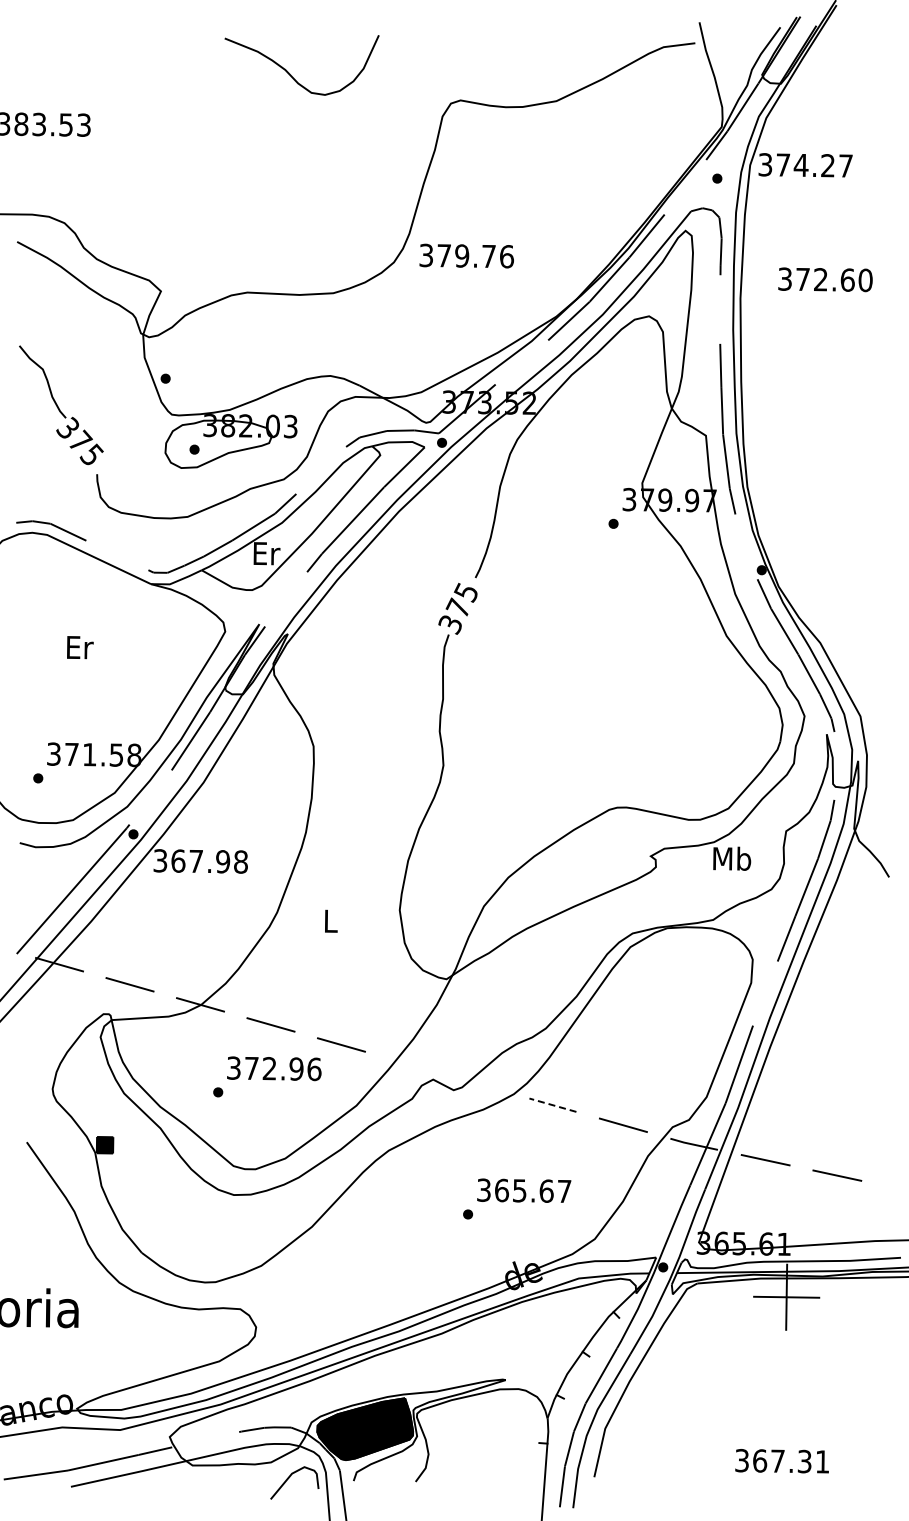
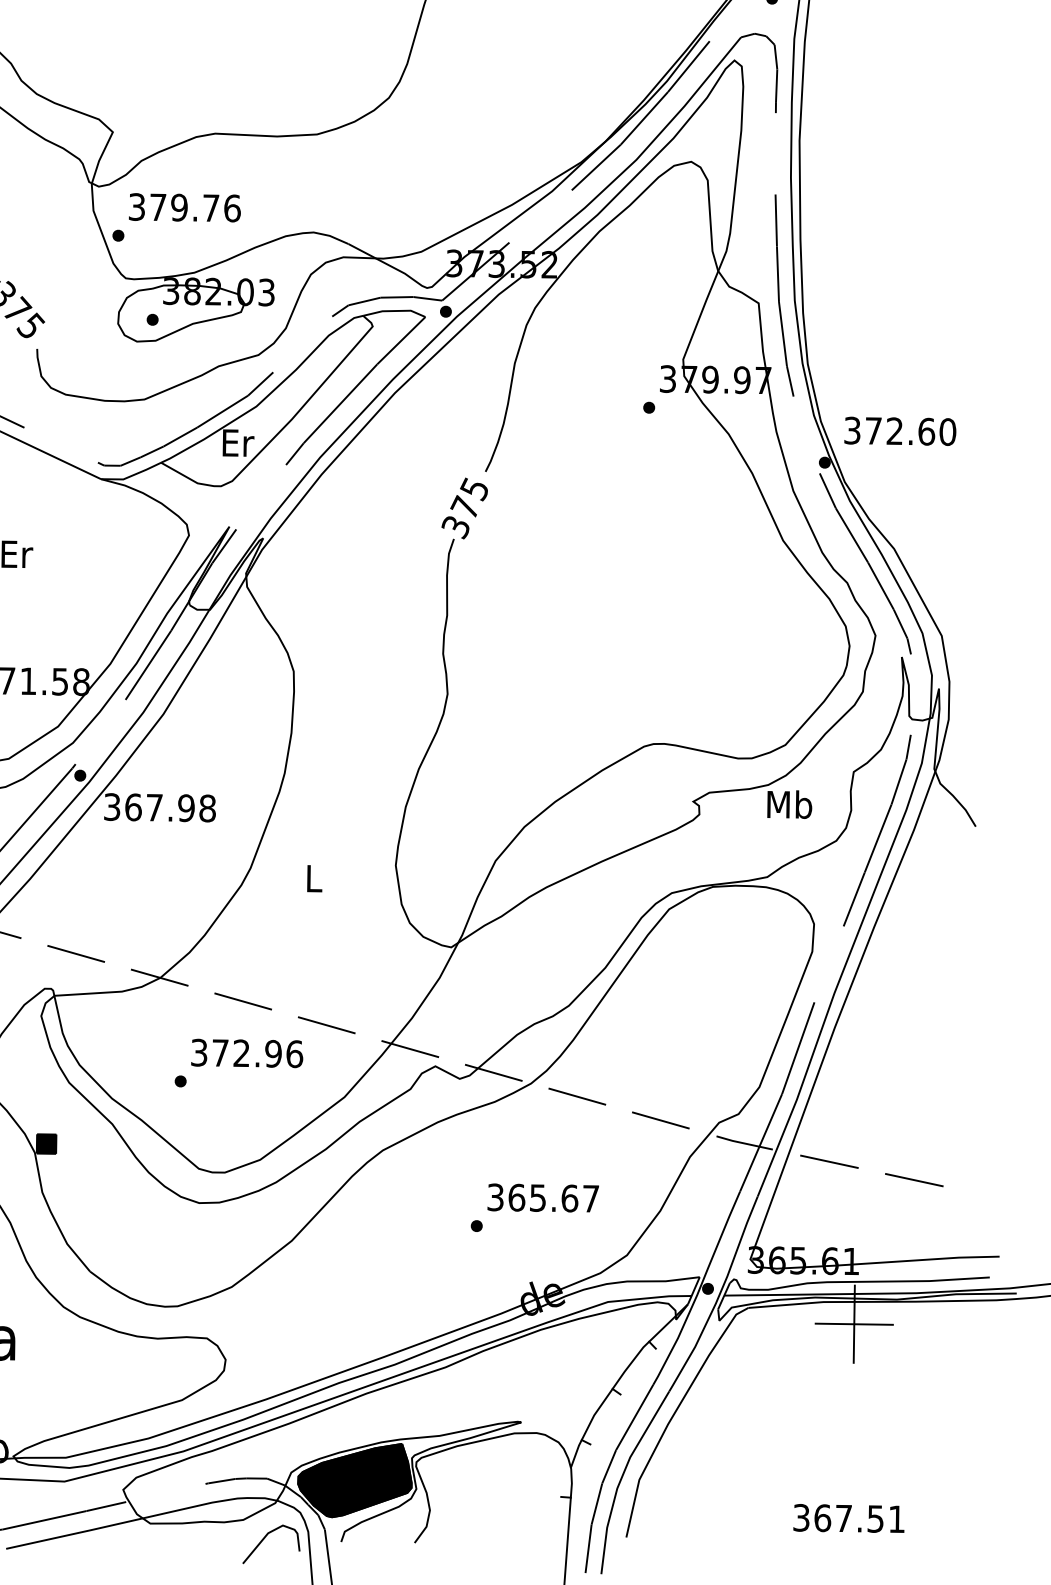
text: (466, 255) -> (184, 207), moved
text: (825, 279) -> (900, 431), moved
line: (411, 1064) -> (409, 1048), added
line: (481, 1084) -> (492, 1072), added
line: (552, 1105) -> (576, 1096), dashed -> solid
text: (804, 1460) -> (875, 1517), 367.31 -> 367.51

